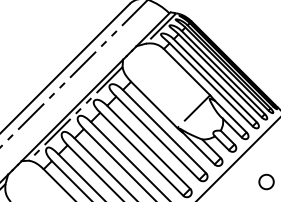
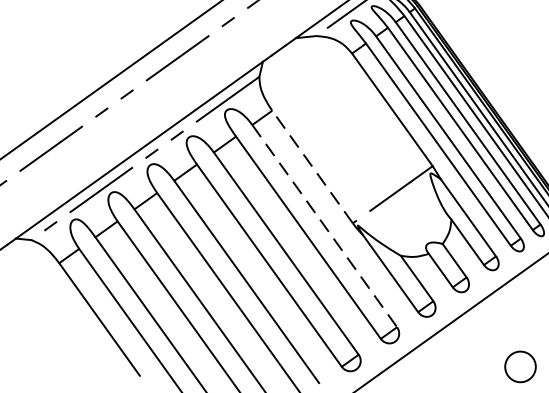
line: (154, 104) -> (313, 166), solid -> dashed
line: (164, 131) -> (324, 226), solid -> dashed

